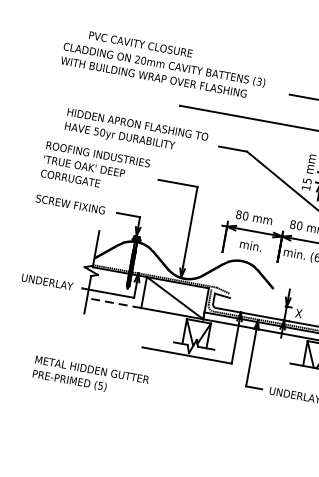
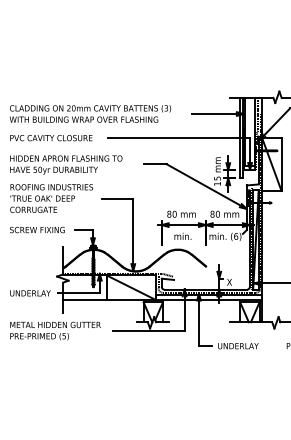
text: (141, 44) -> (51, 138), moved
text: (136, 131) -> (66, 164), moved
line: (114, 303) -> (85, 300), dashed -> solid
text: (91, 376) -> (55, 330), moved

